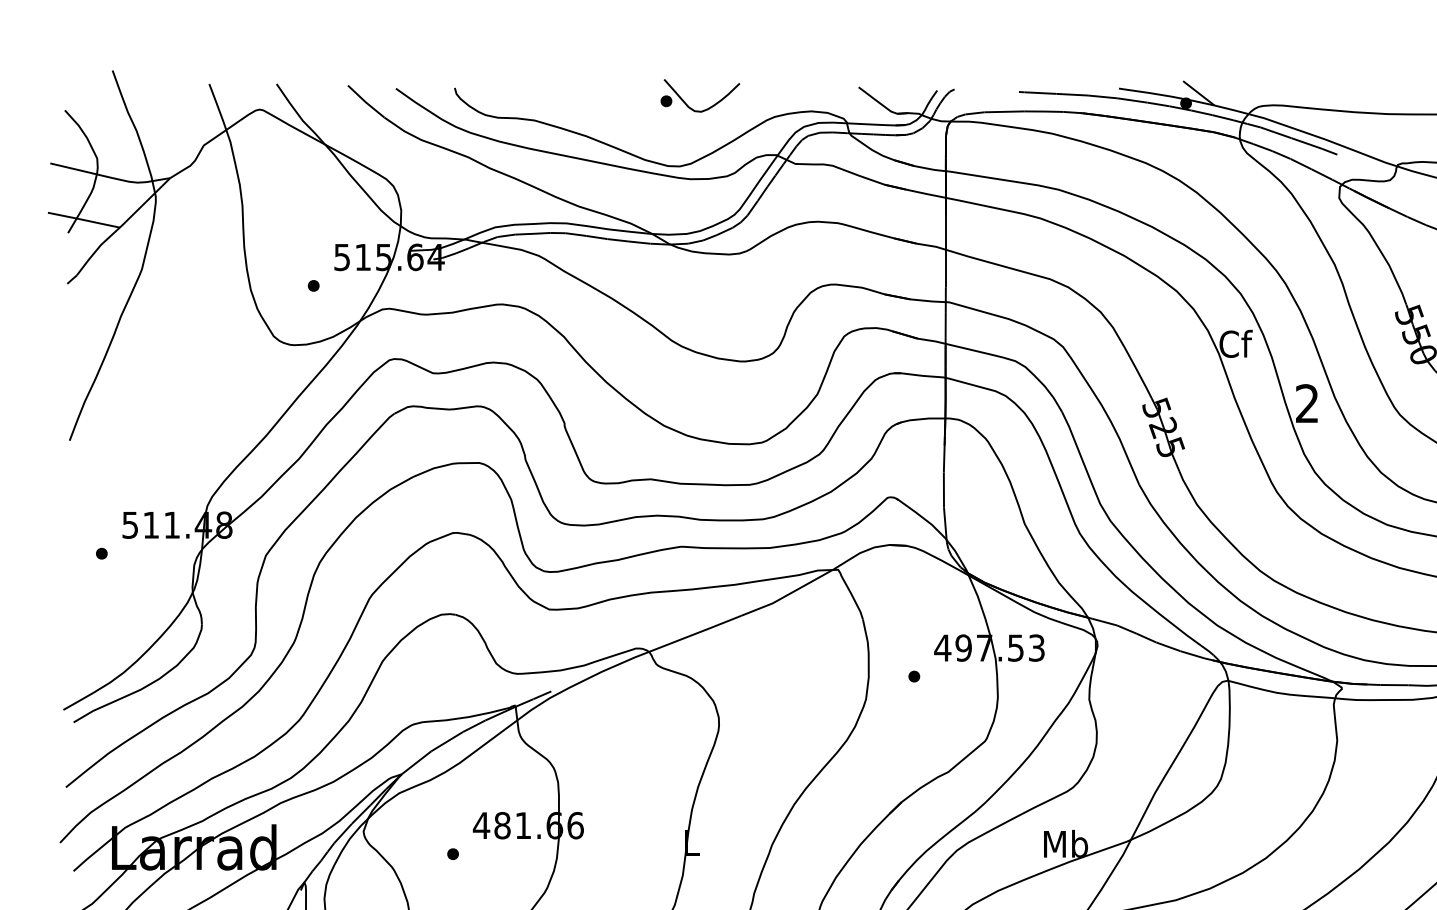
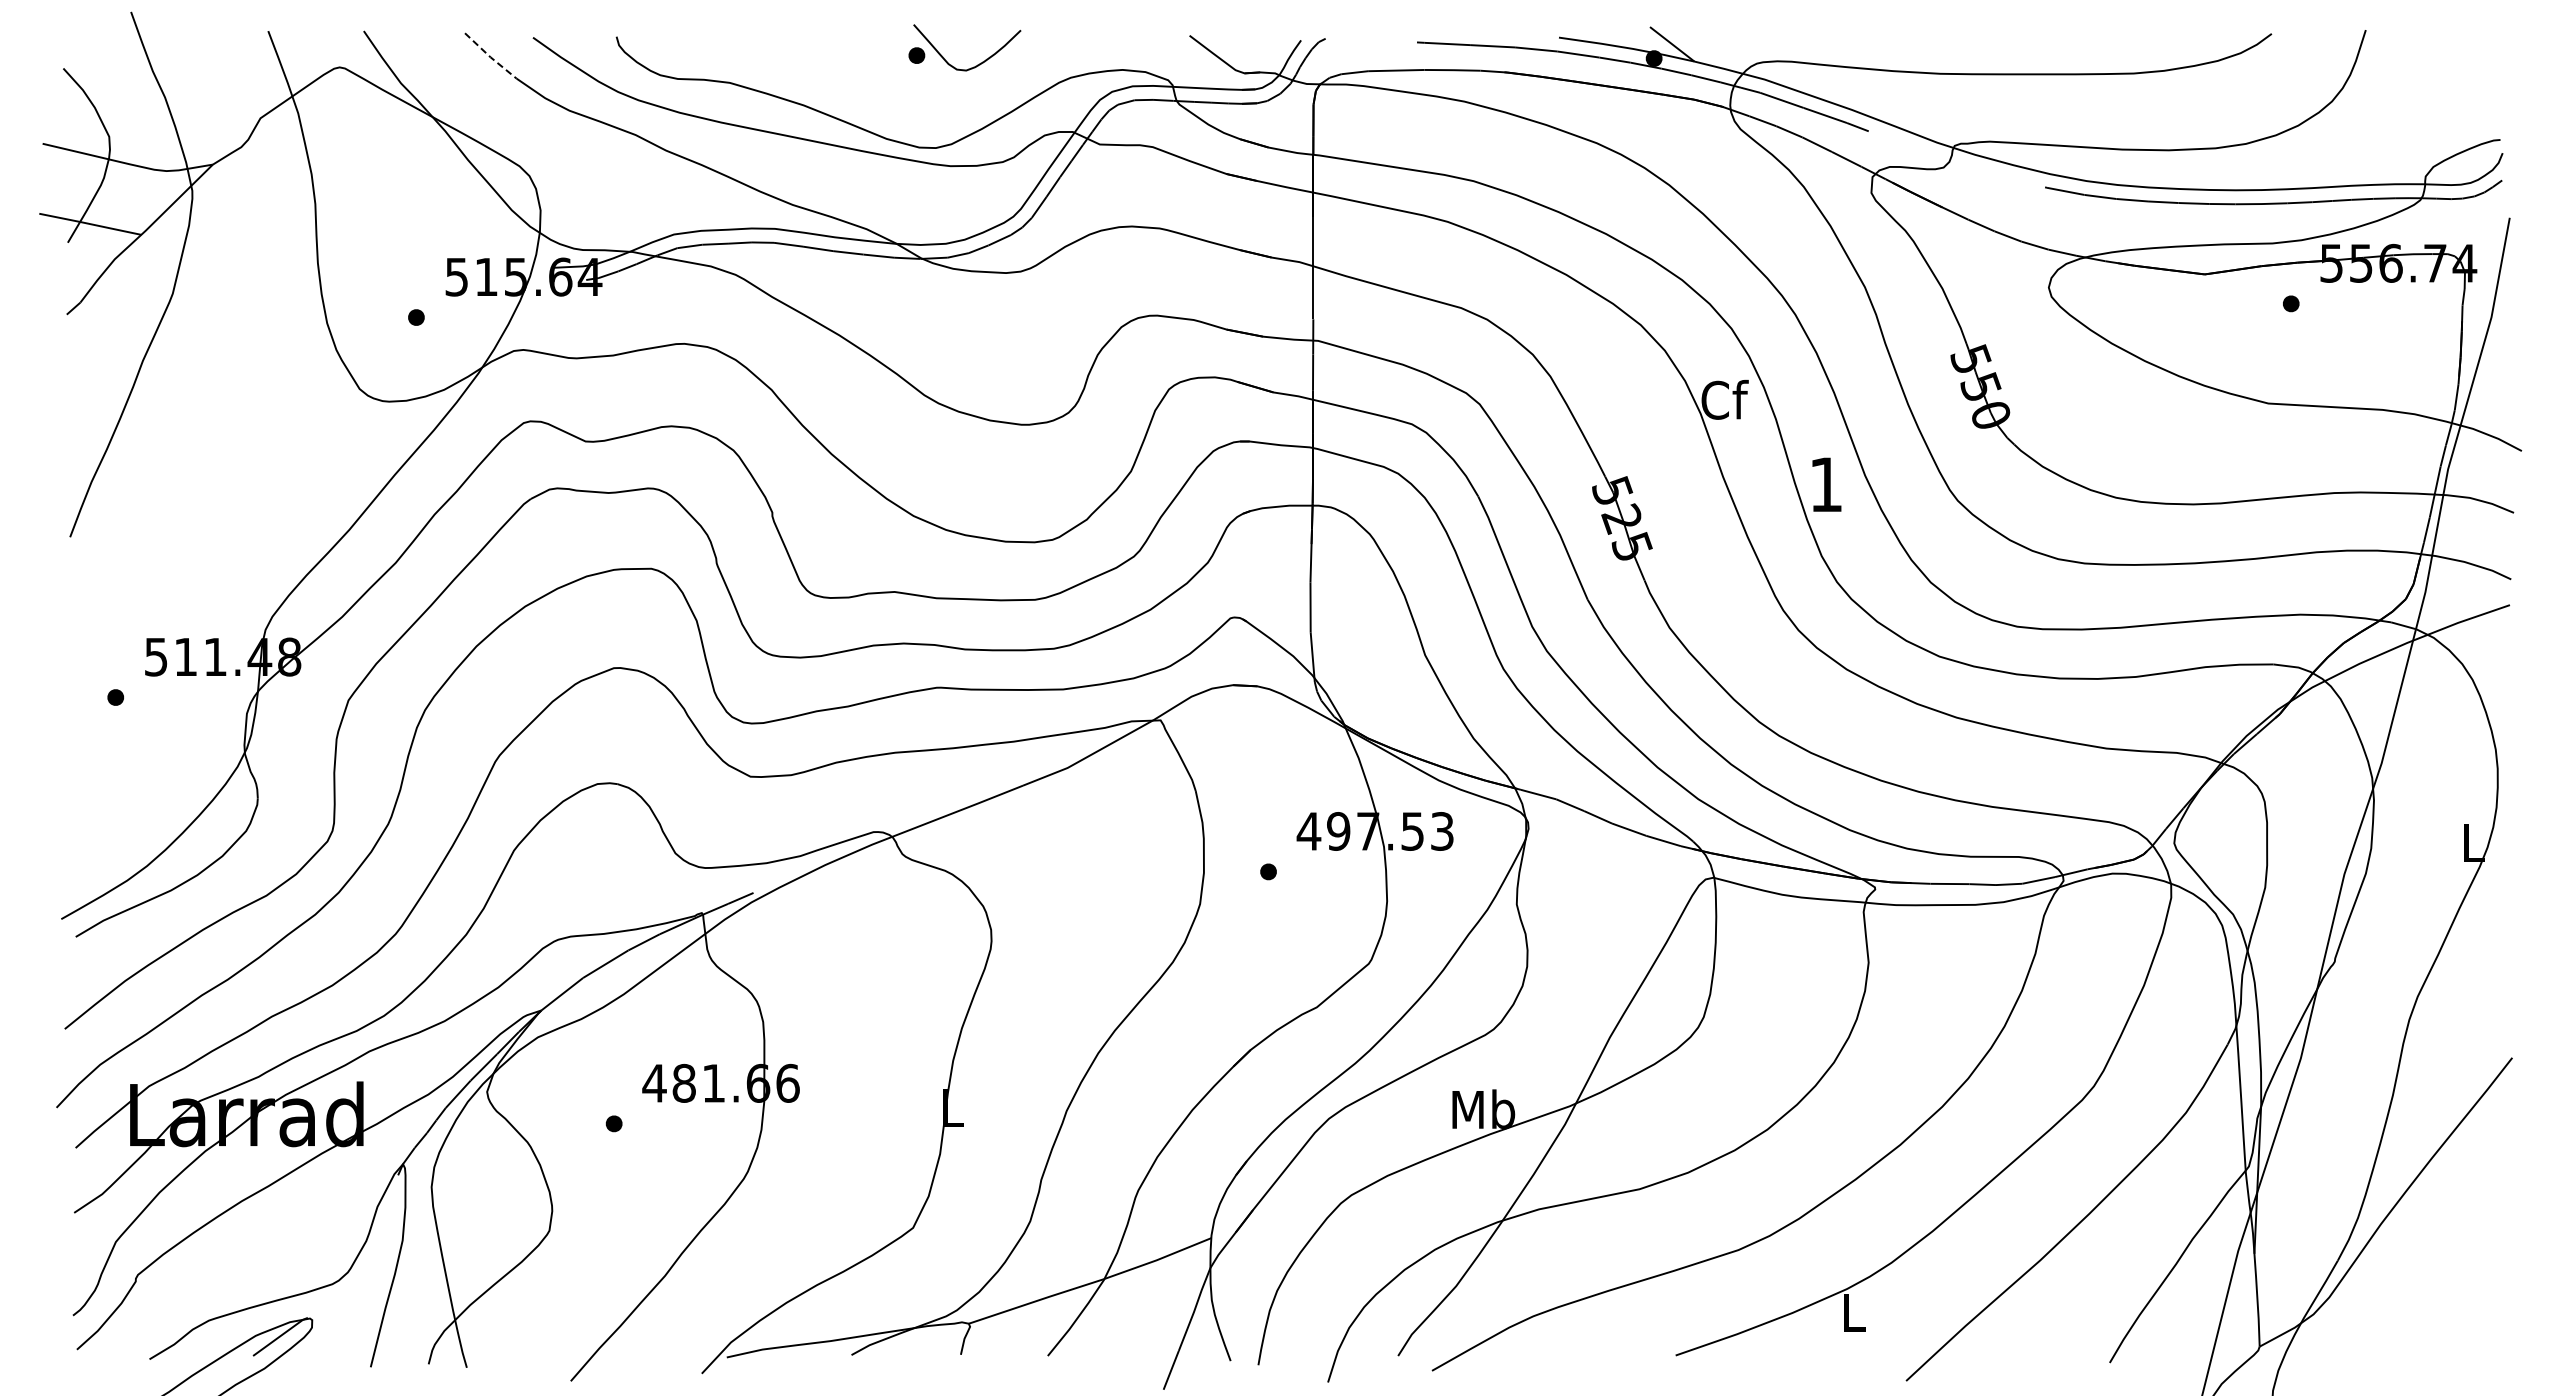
line: (365, 102) -> (490, 57), solid -> dashed
text: (1306, 402) -> (1825, 483), 2 -> 1

